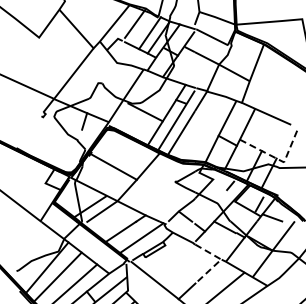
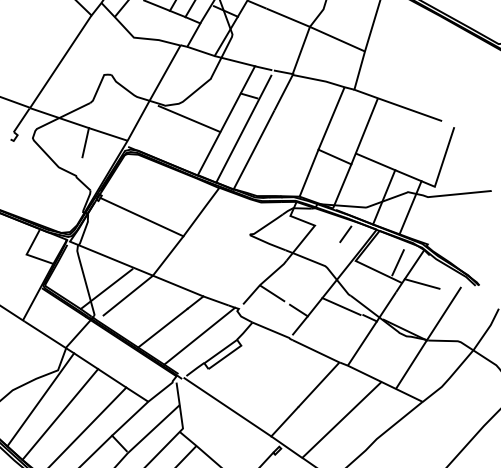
line: (278, 159) -> (424, 182), dashed -> solid
line: (219, 261) -> (336, 366), dashed -> solid

